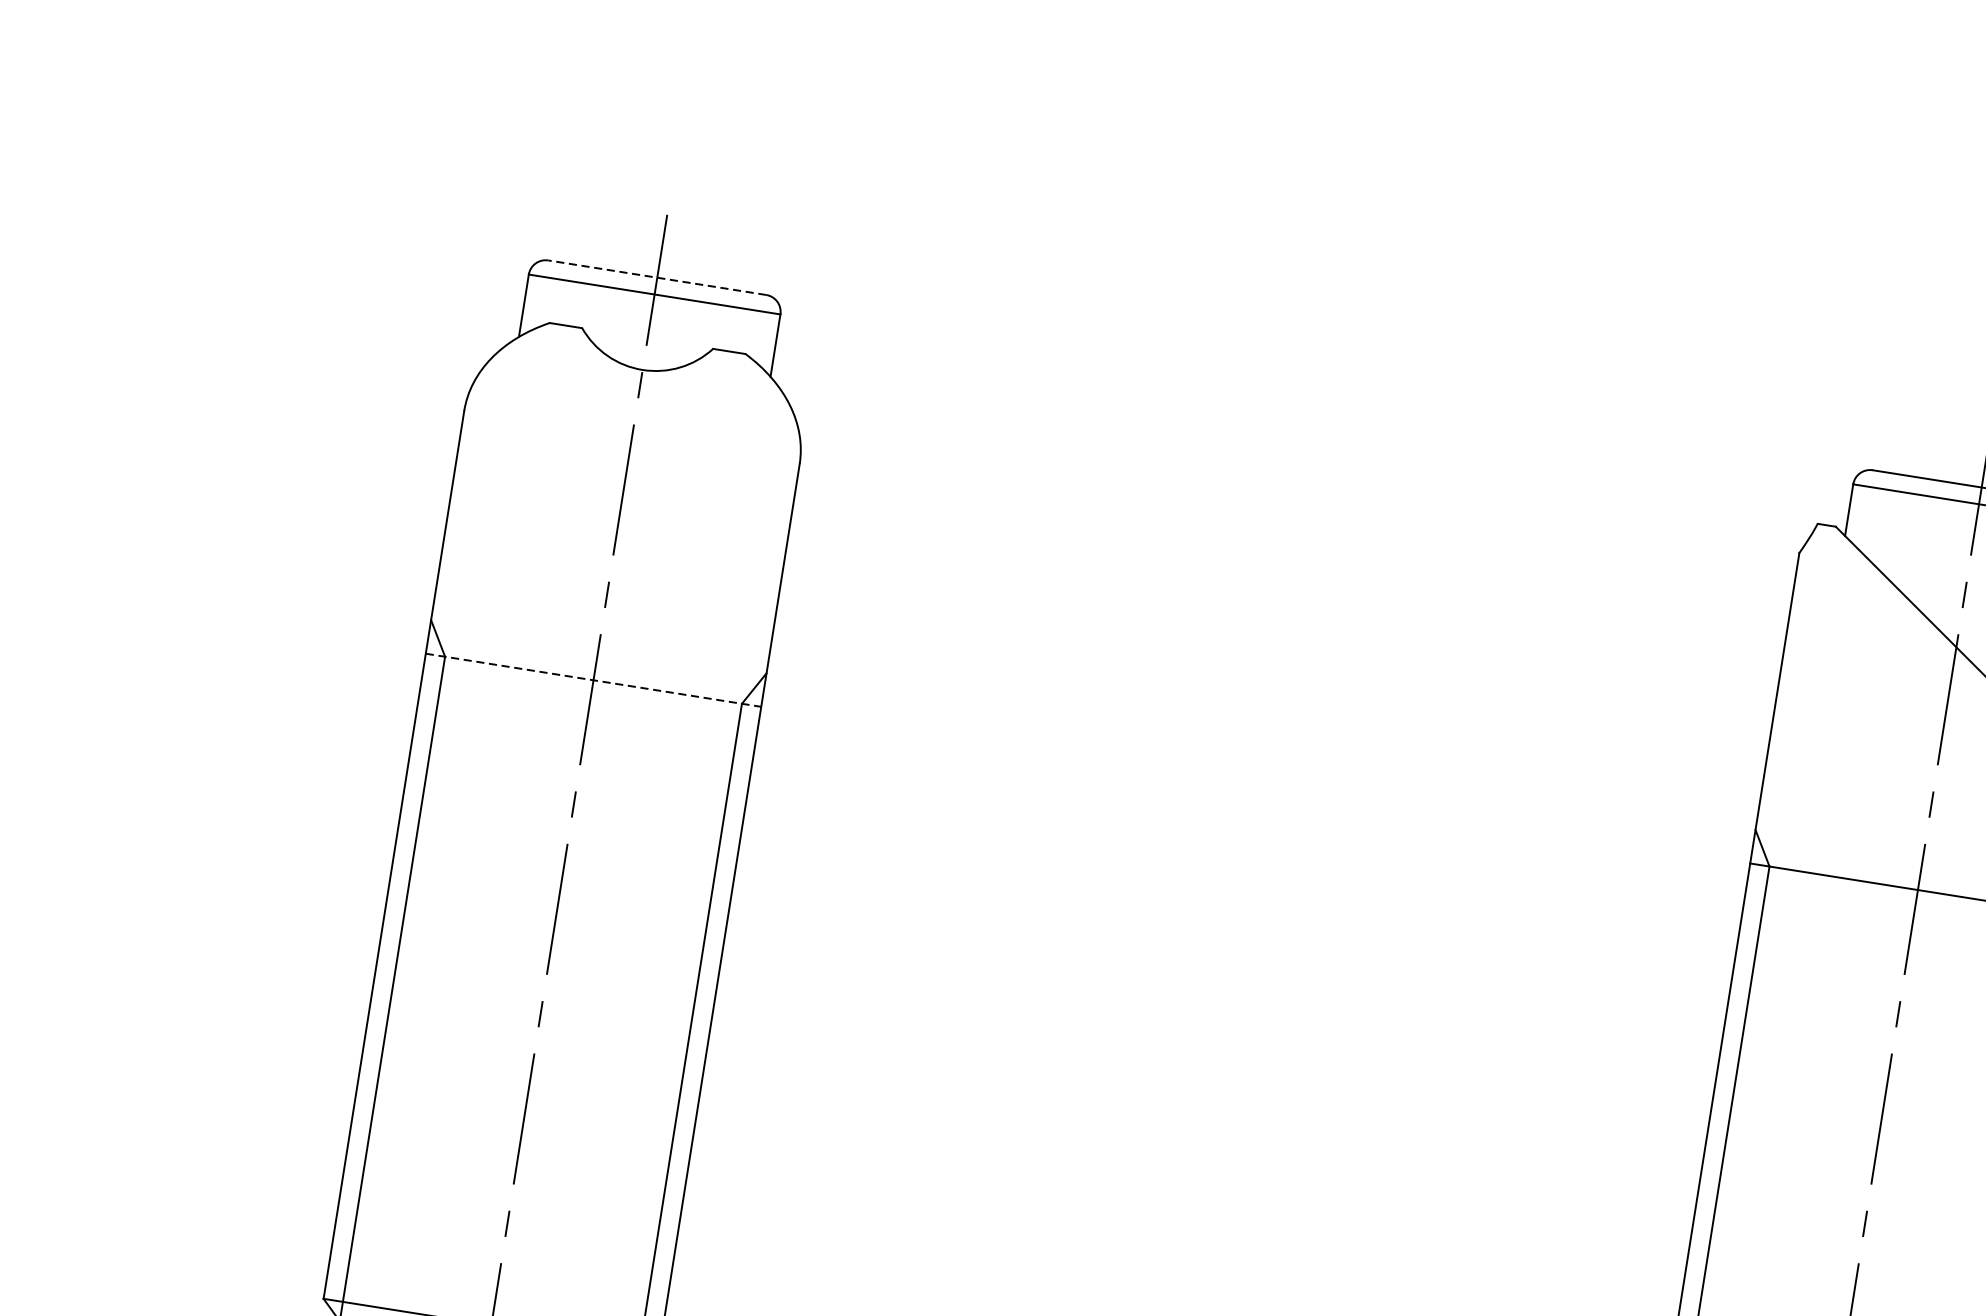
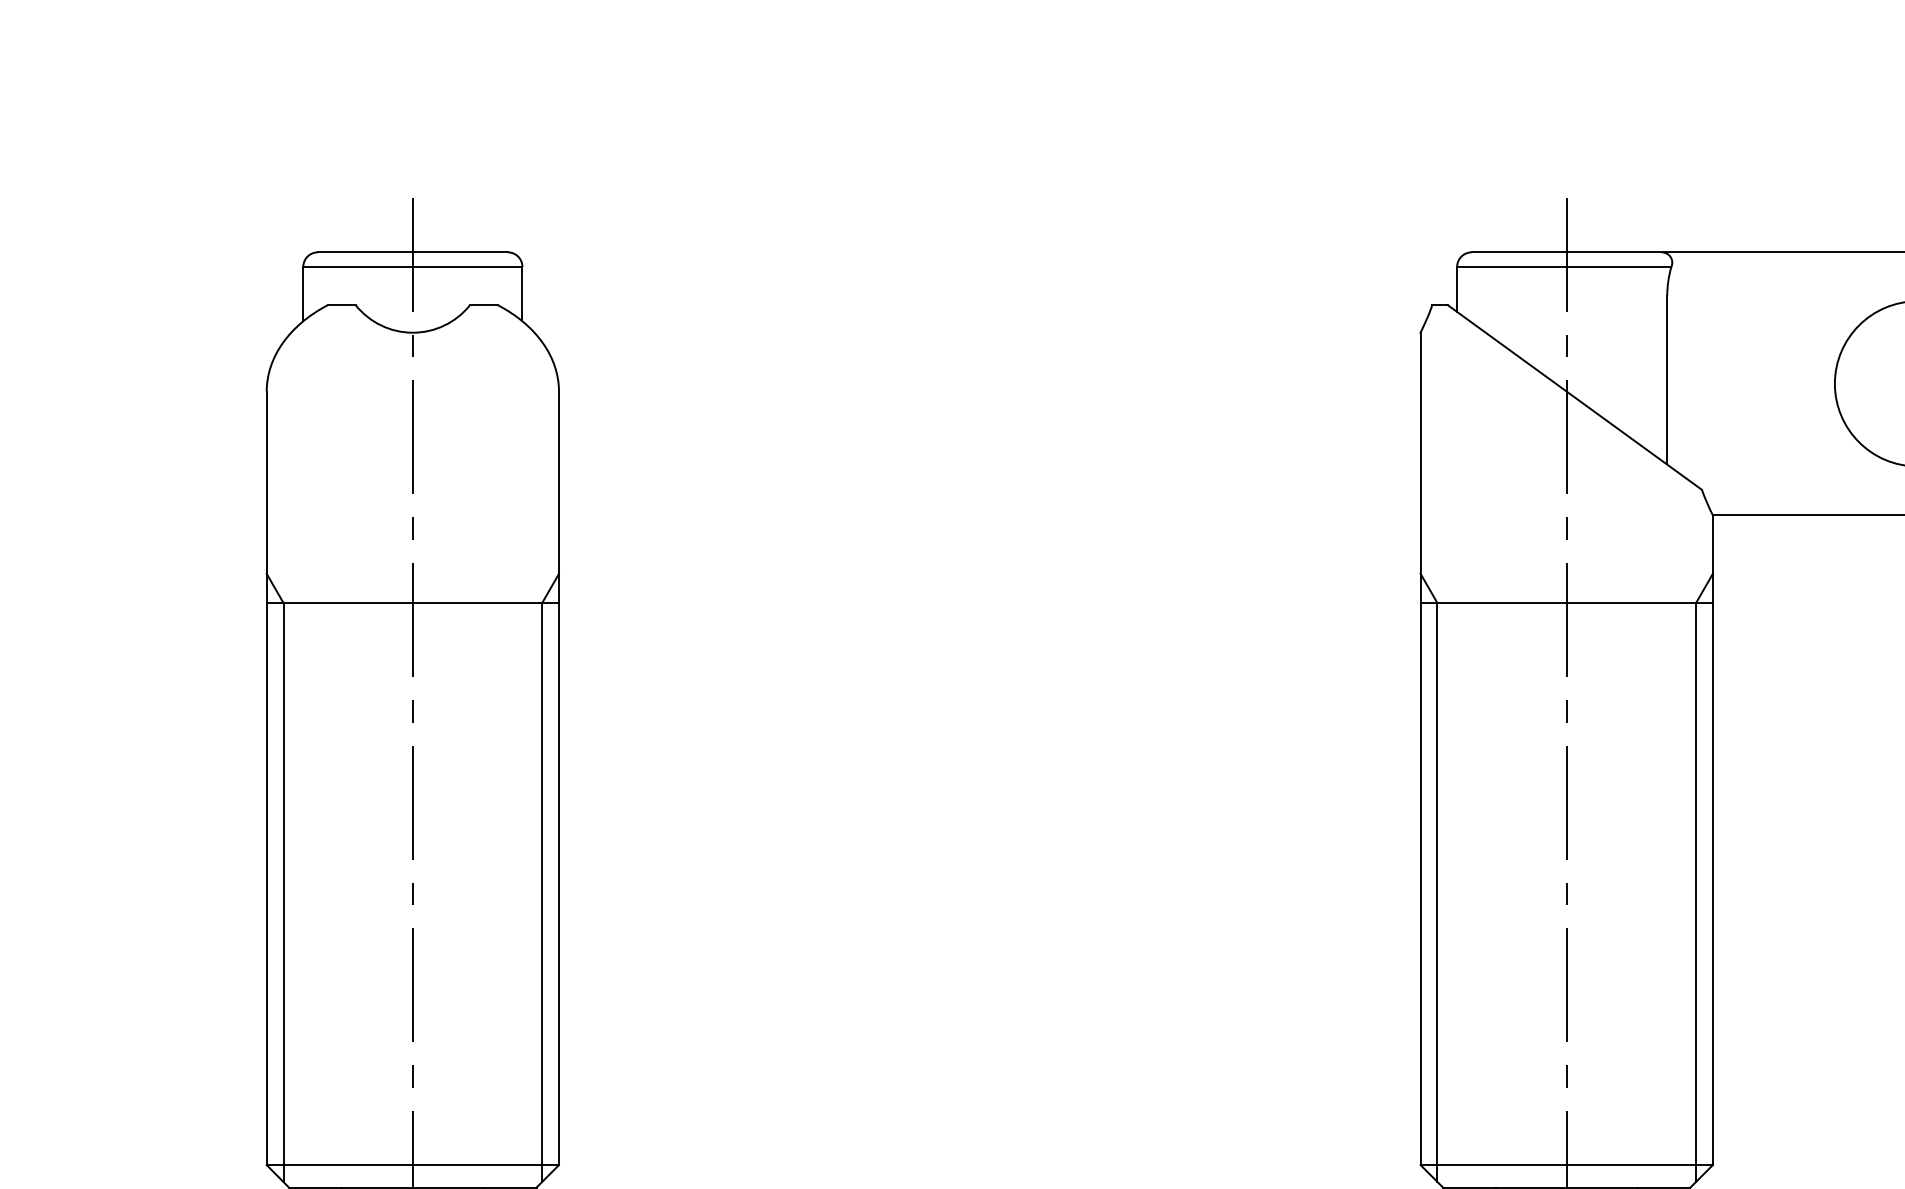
line: (656, 277) -> (412, 252), dashed -> solid
line: (594, 680) -> (413, 603), dashed -> solid

